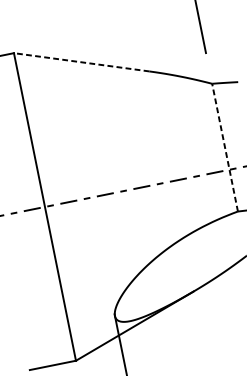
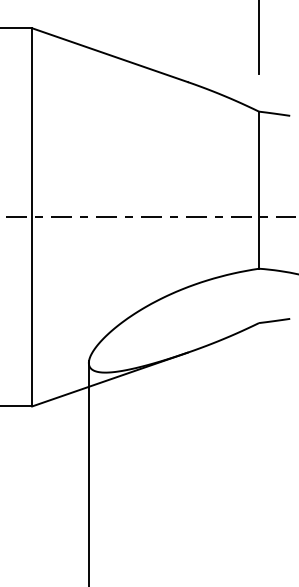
line: (81, 62) -> (109, 55), dashed -> solid
line: (225, 147) -> (259, 190), dashed -> solid

